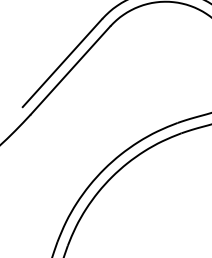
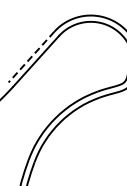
line: (62, 63) -> (31, 57), solid -> dashed

